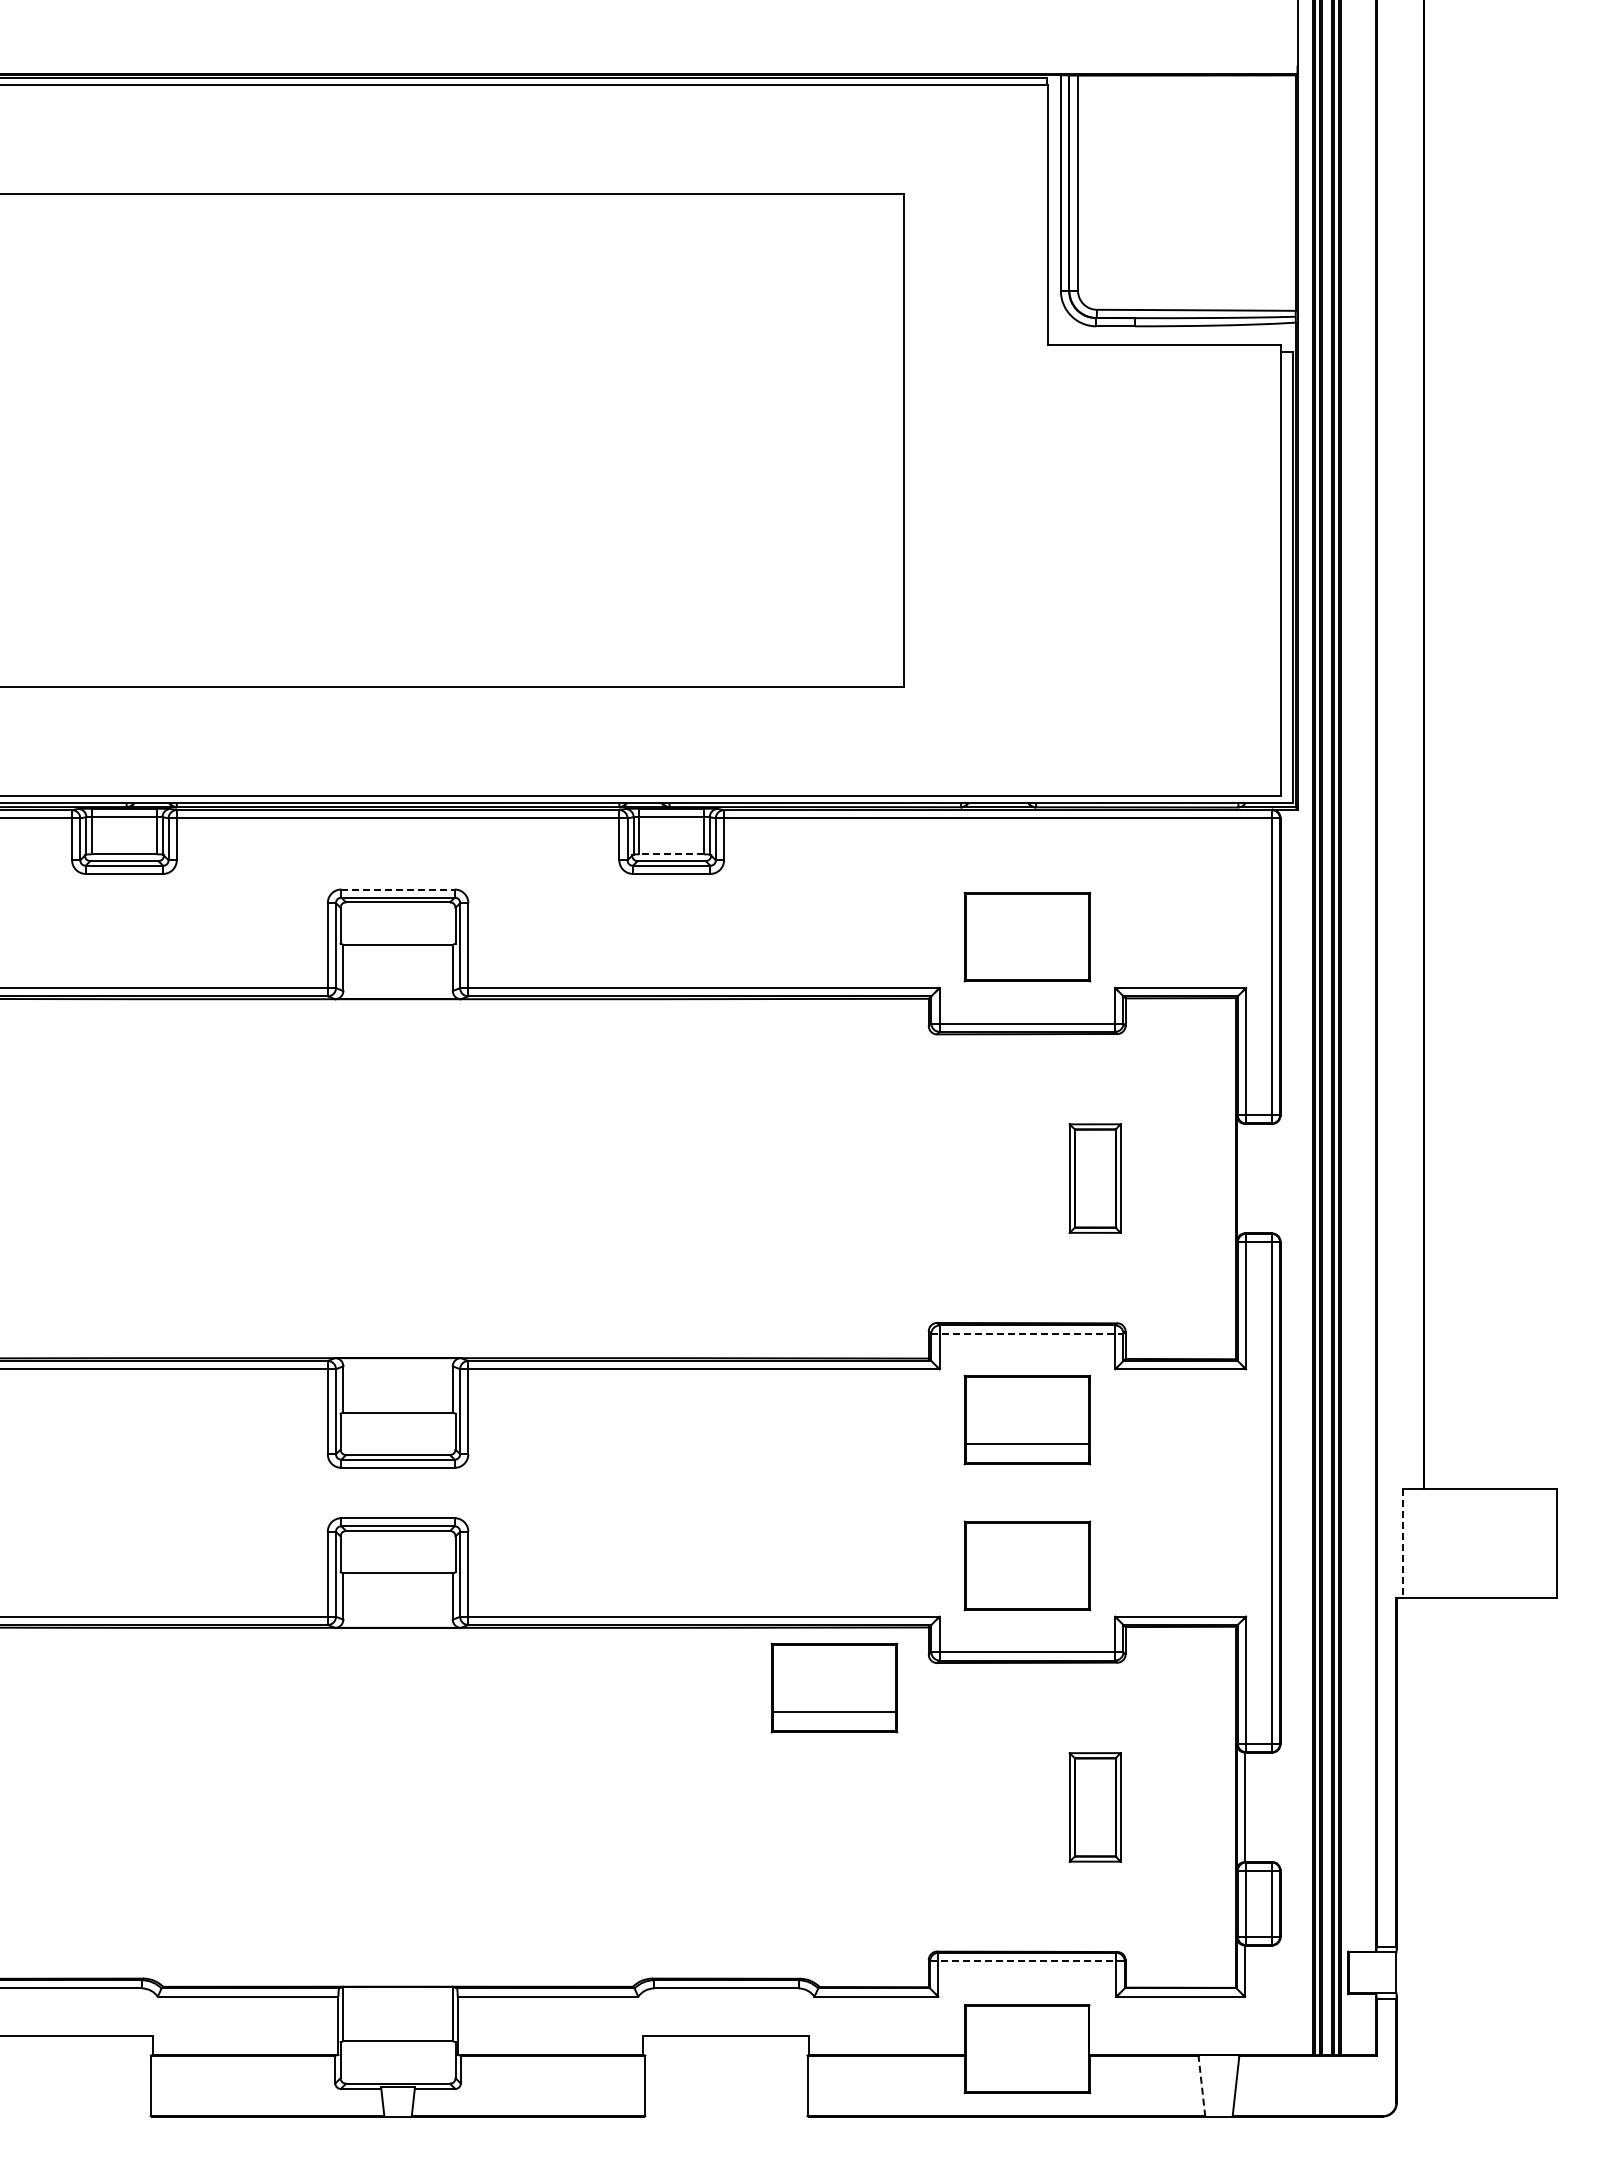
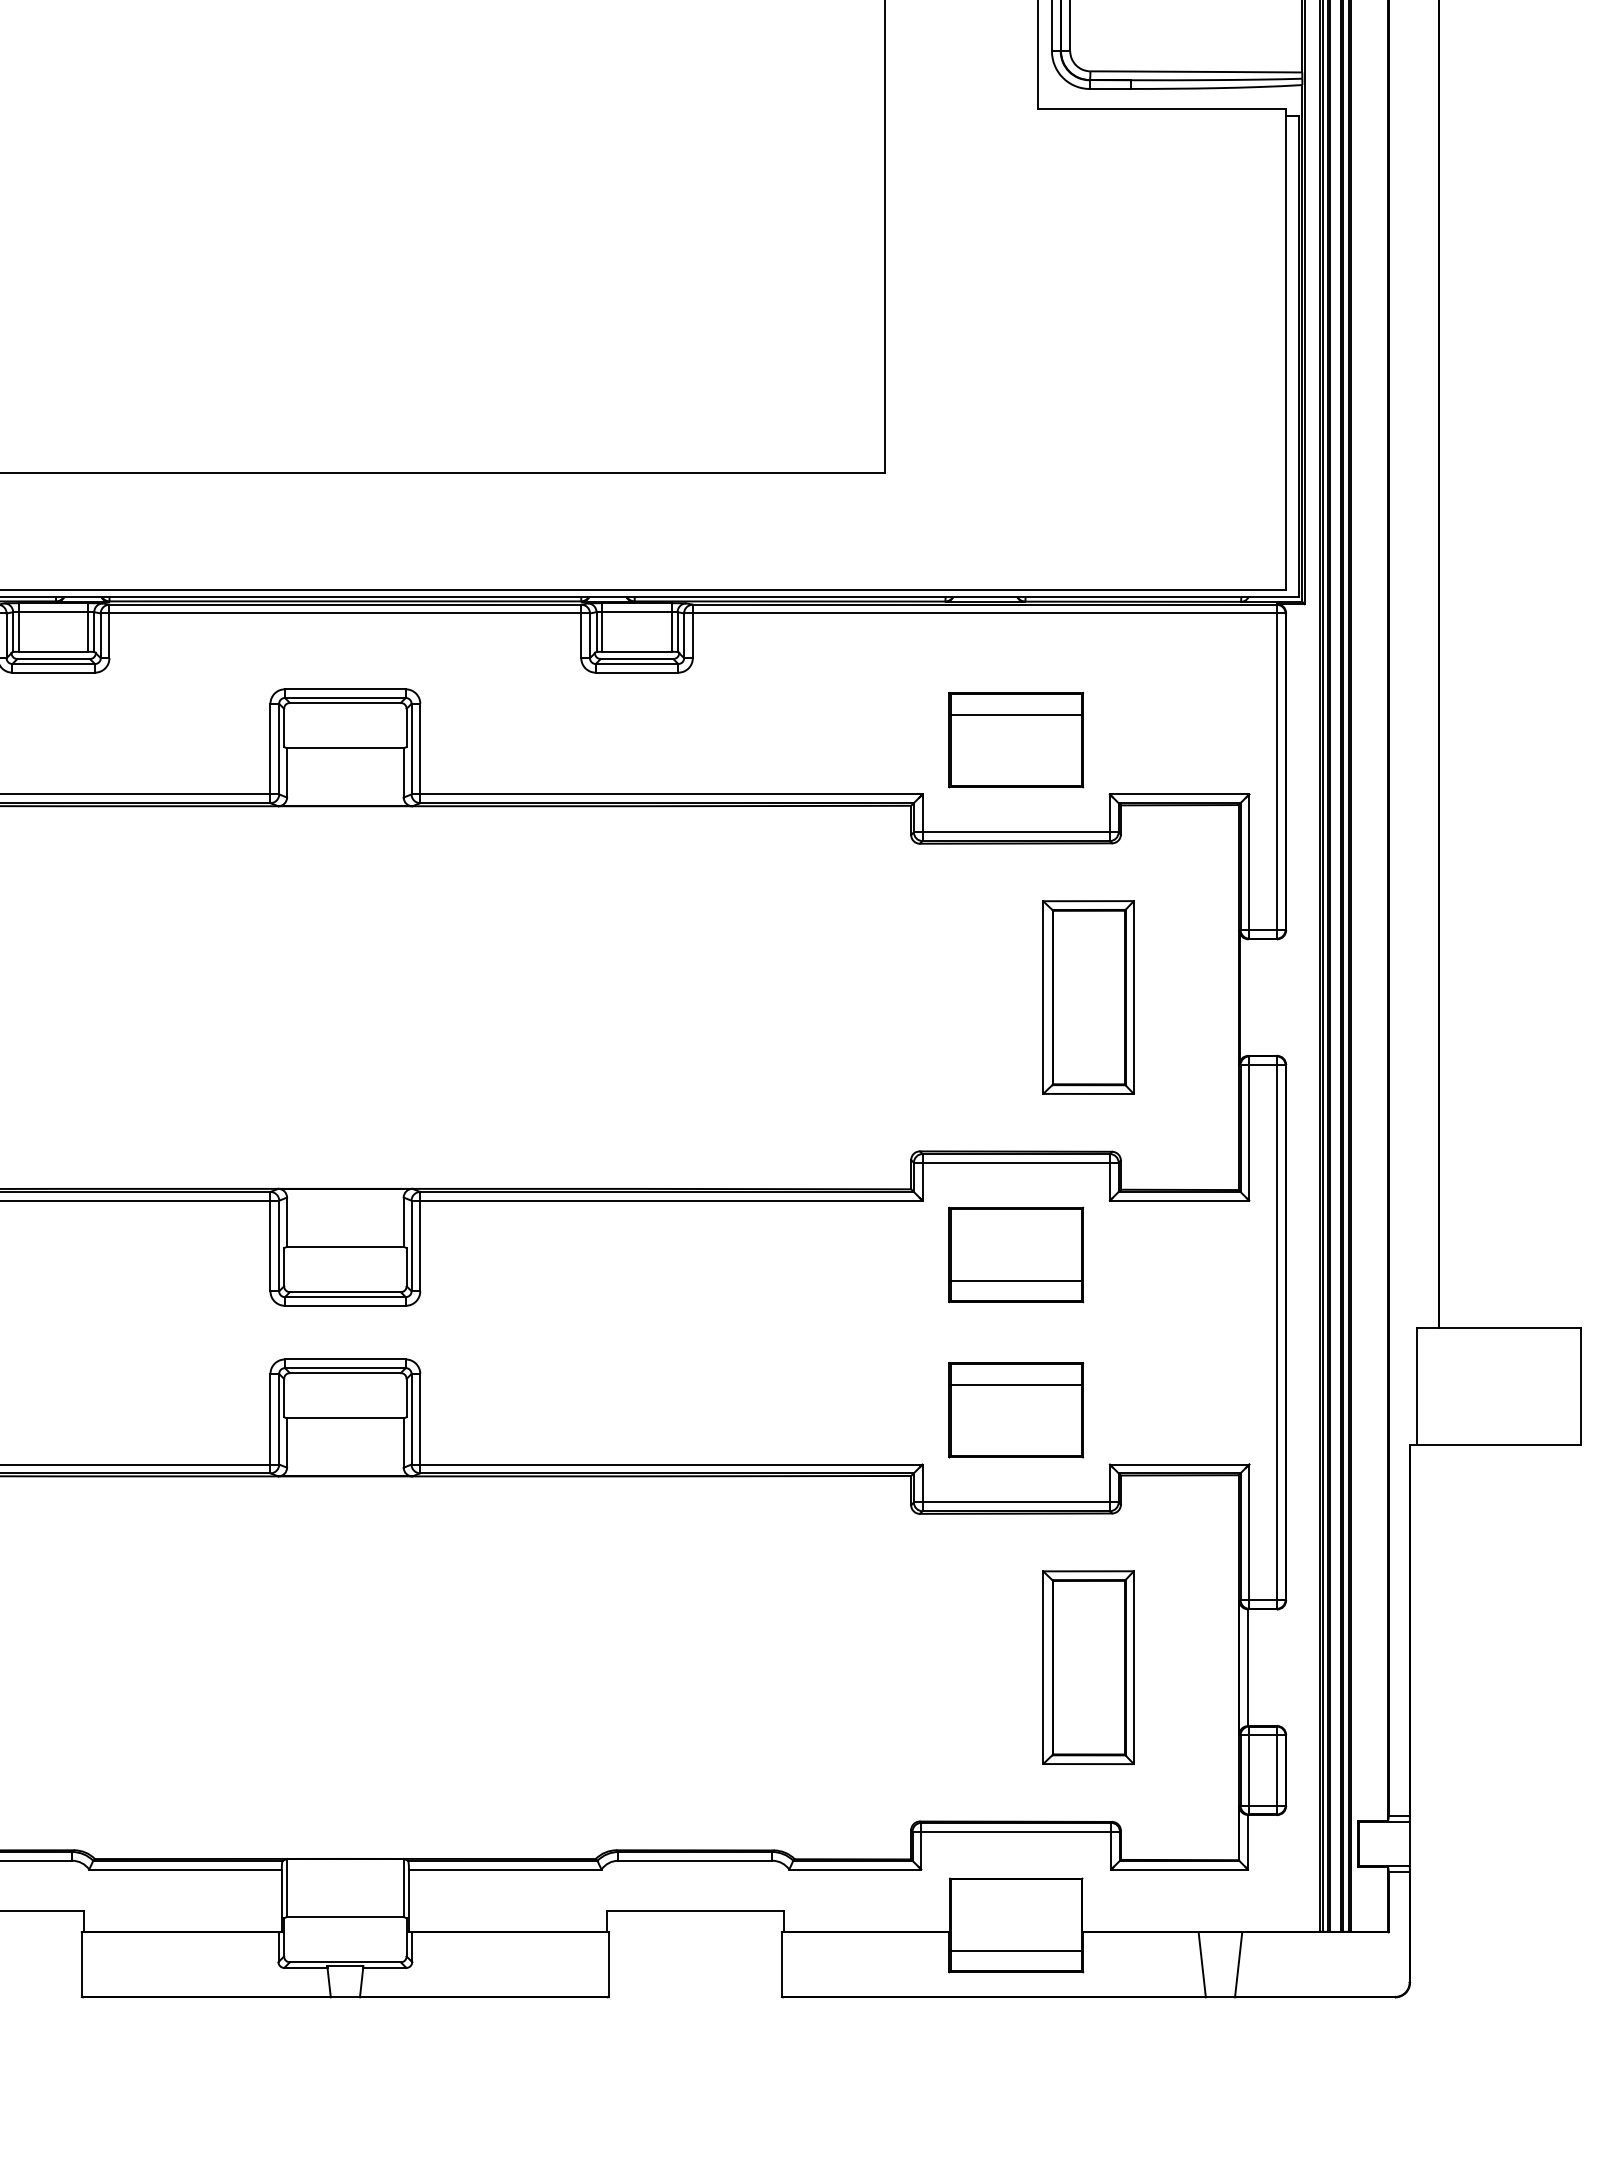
line: (671, 854) -> (636, 651), dashed -> solid
line: (398, 889) -> (345, 689), dashed -> solid
line: (1026, 913) -> (1015, 714), added
part: (1094, 1178) -> (1087, 997), size x1.67
line: (1027, 1333) -> (1016, 1162), dashed -> solid
line: (1026, 1541) -> (1015, 1384), added
line: (1403, 1543) -> (1417, 1386), dashed -> solid
part: (834, 1687) -> (810, 1539), removed
part: (1094, 1807) -> (1087, 1667), size x1.67
line: (1027, 1961) -> (1016, 1832), dashed -> solid
line: (1026, 2072) -> (1015, 1950), added
line: (1201, 2085) -> (1201, 1964), dashed -> solid

